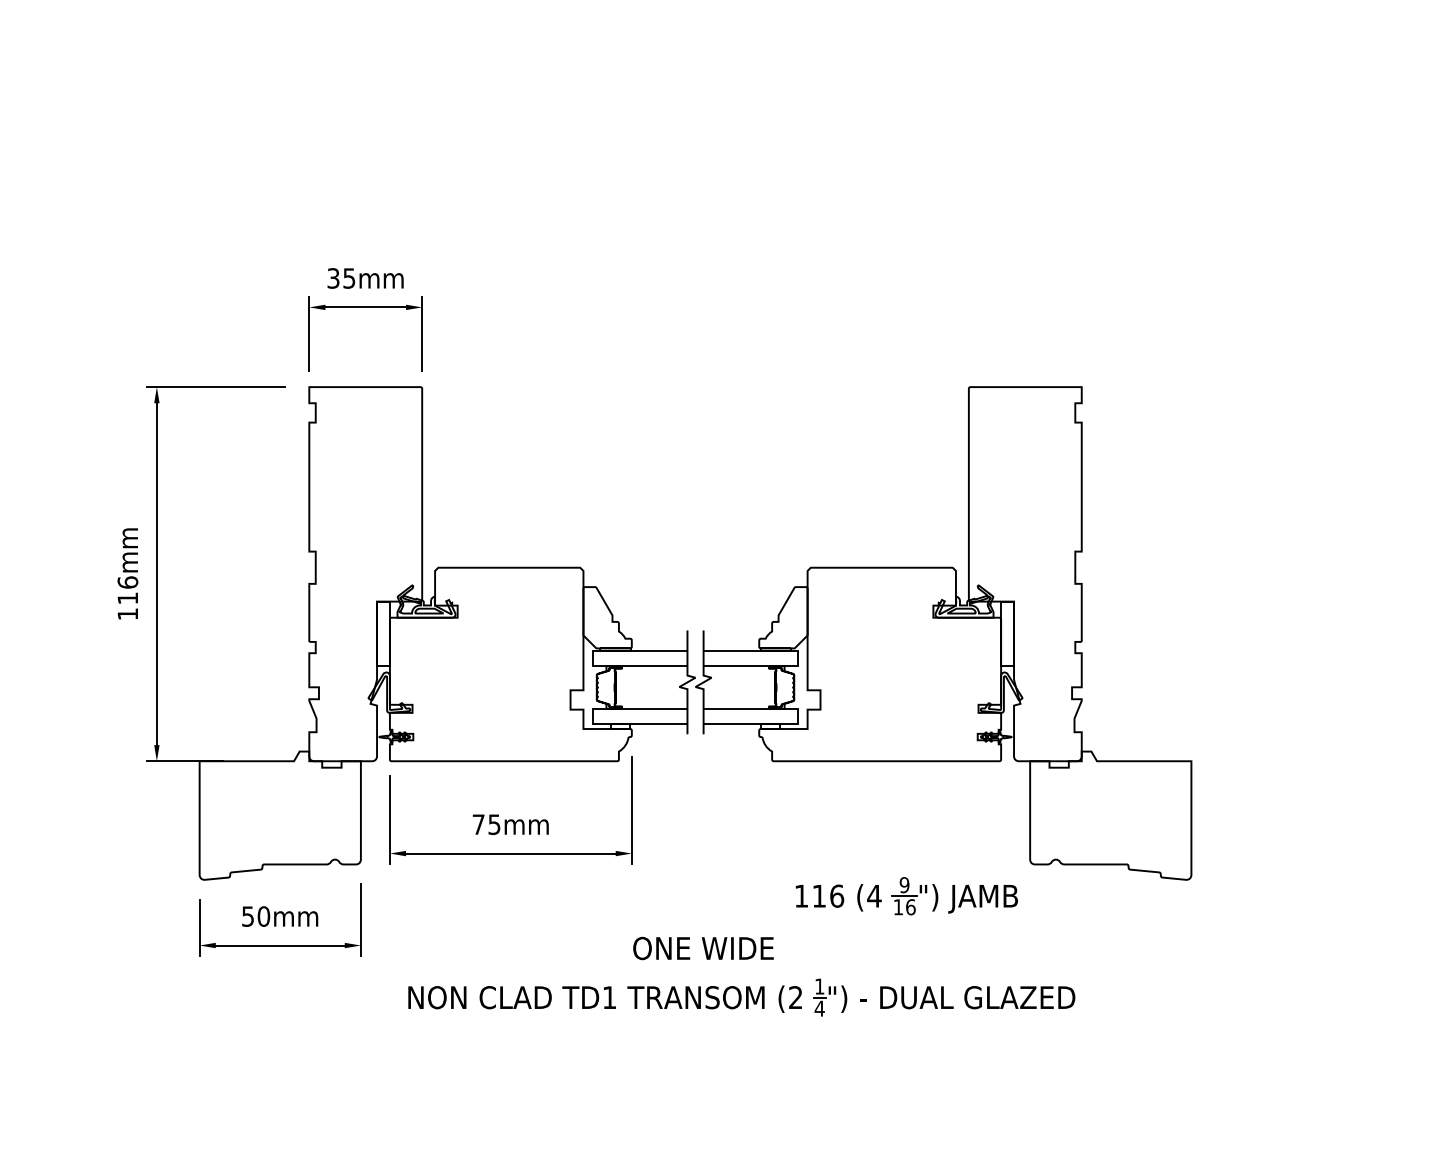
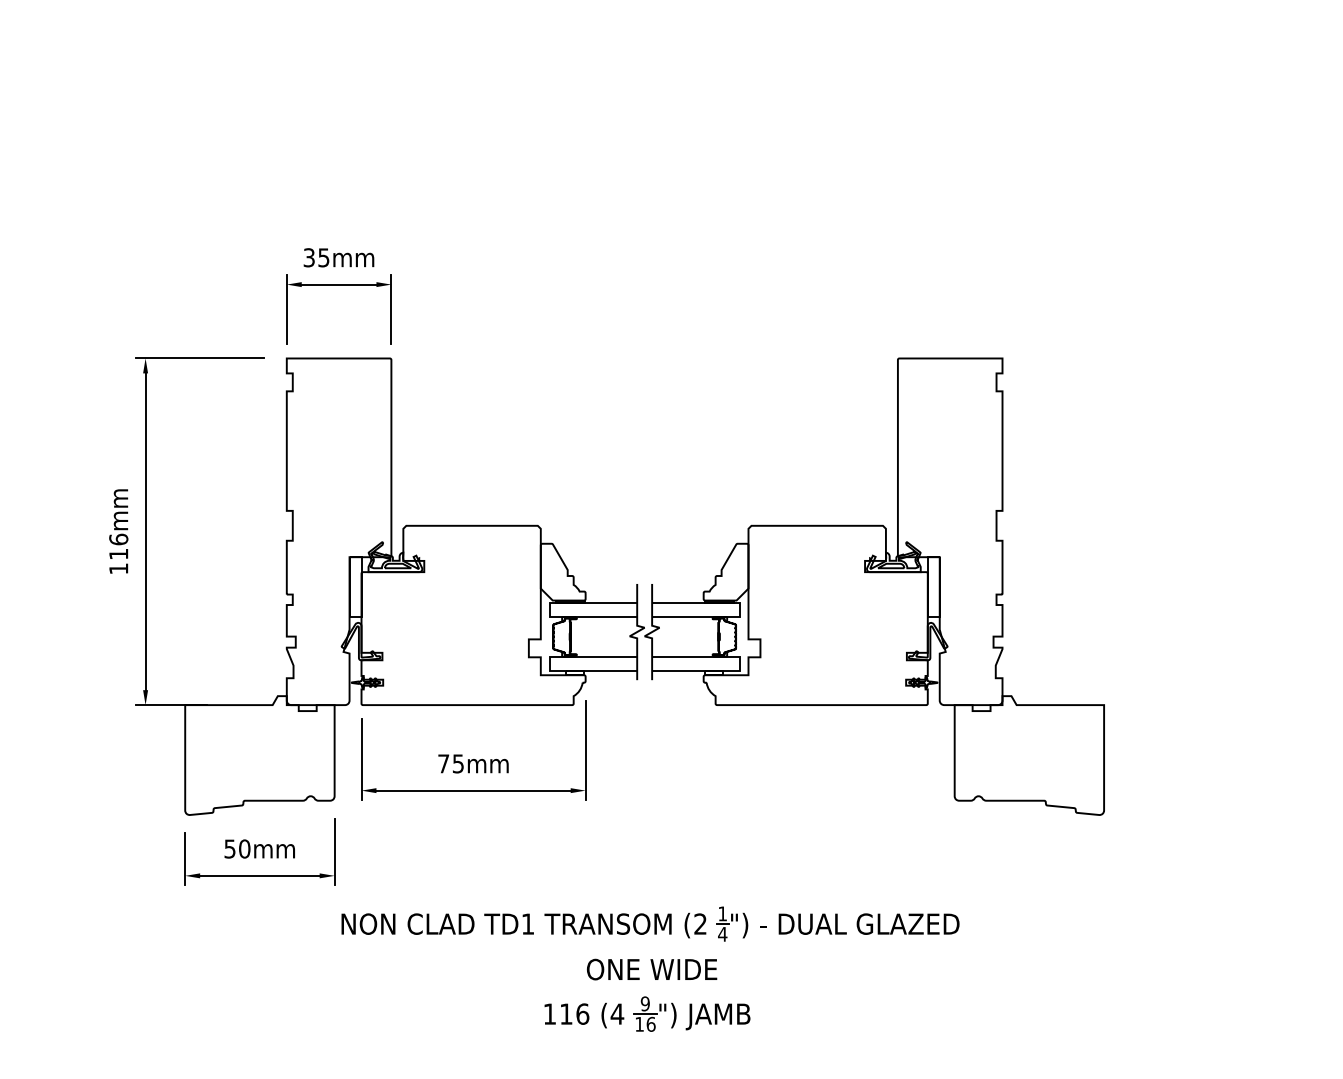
part: (906, 895) -> (647, 1013), moved
text: (703, 948) -> (652, 969), moved
part: (741, 996) -> (650, 923), moved

